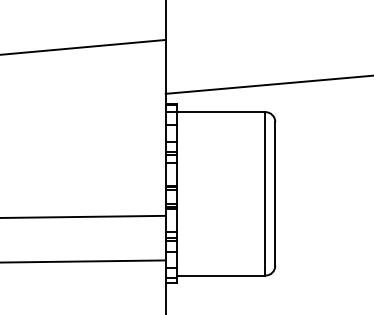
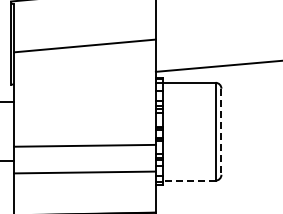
line: (275, 195) -> (221, 132), solid -> dashed
line: (220, 275) -> (188, 180), solid -> dashed

